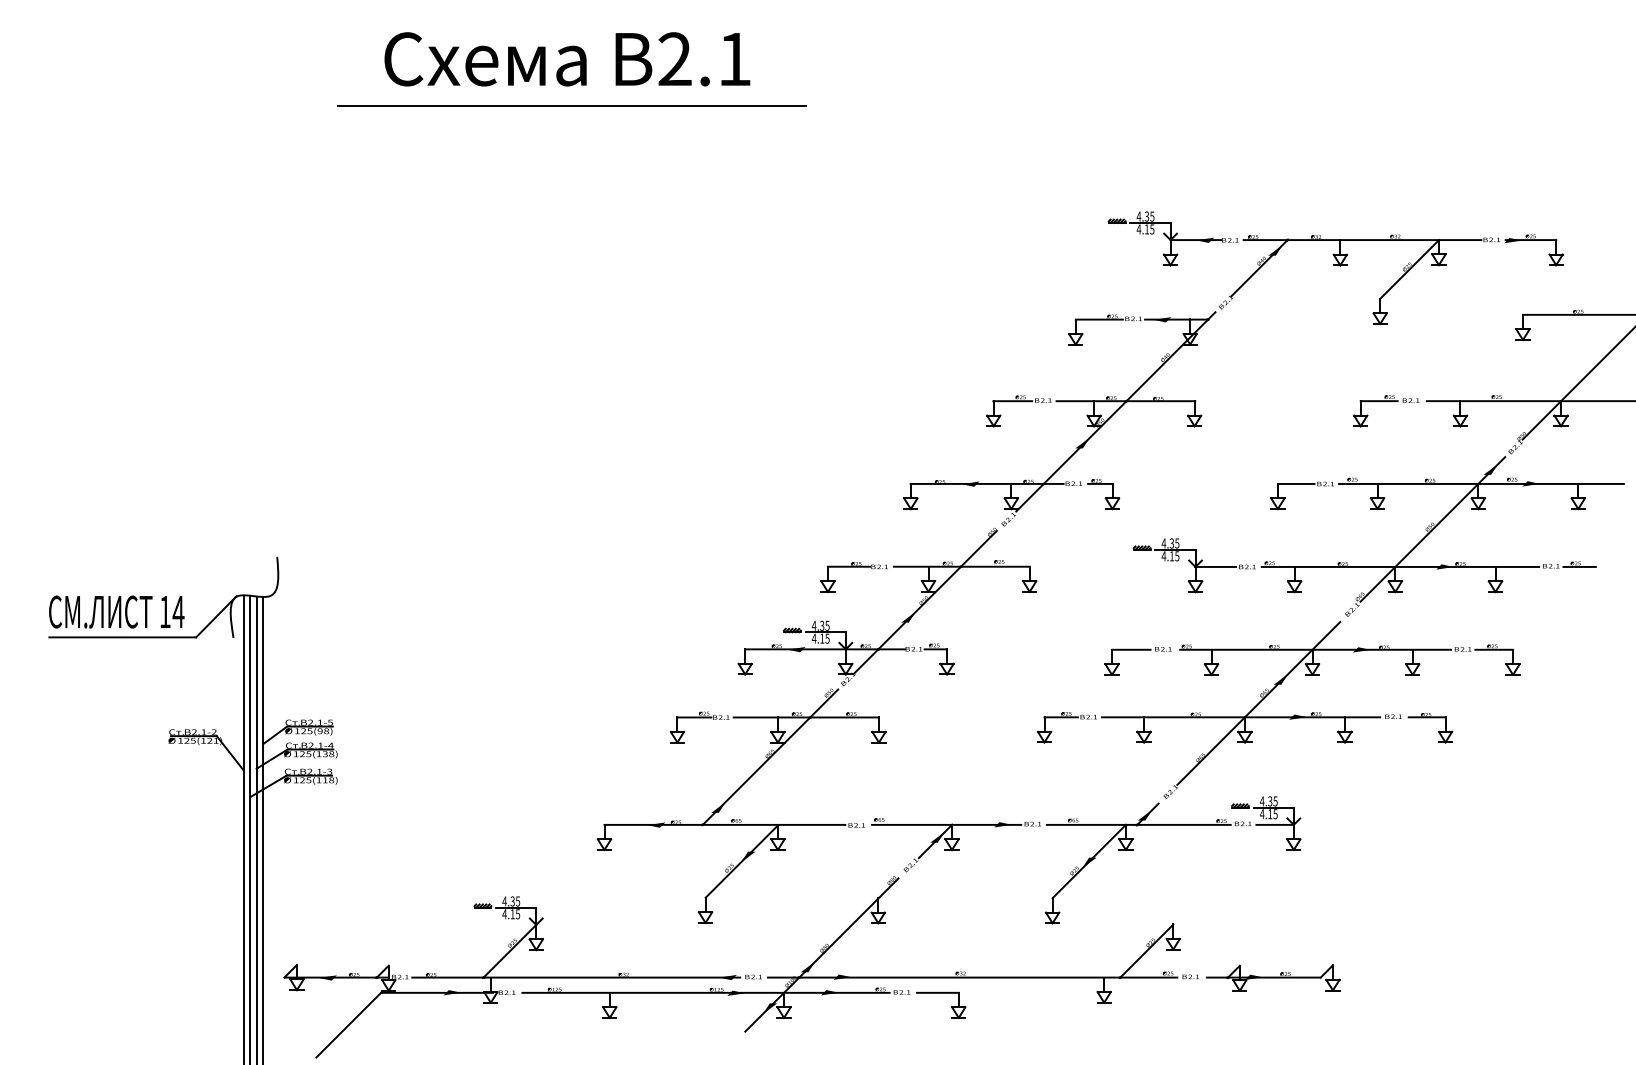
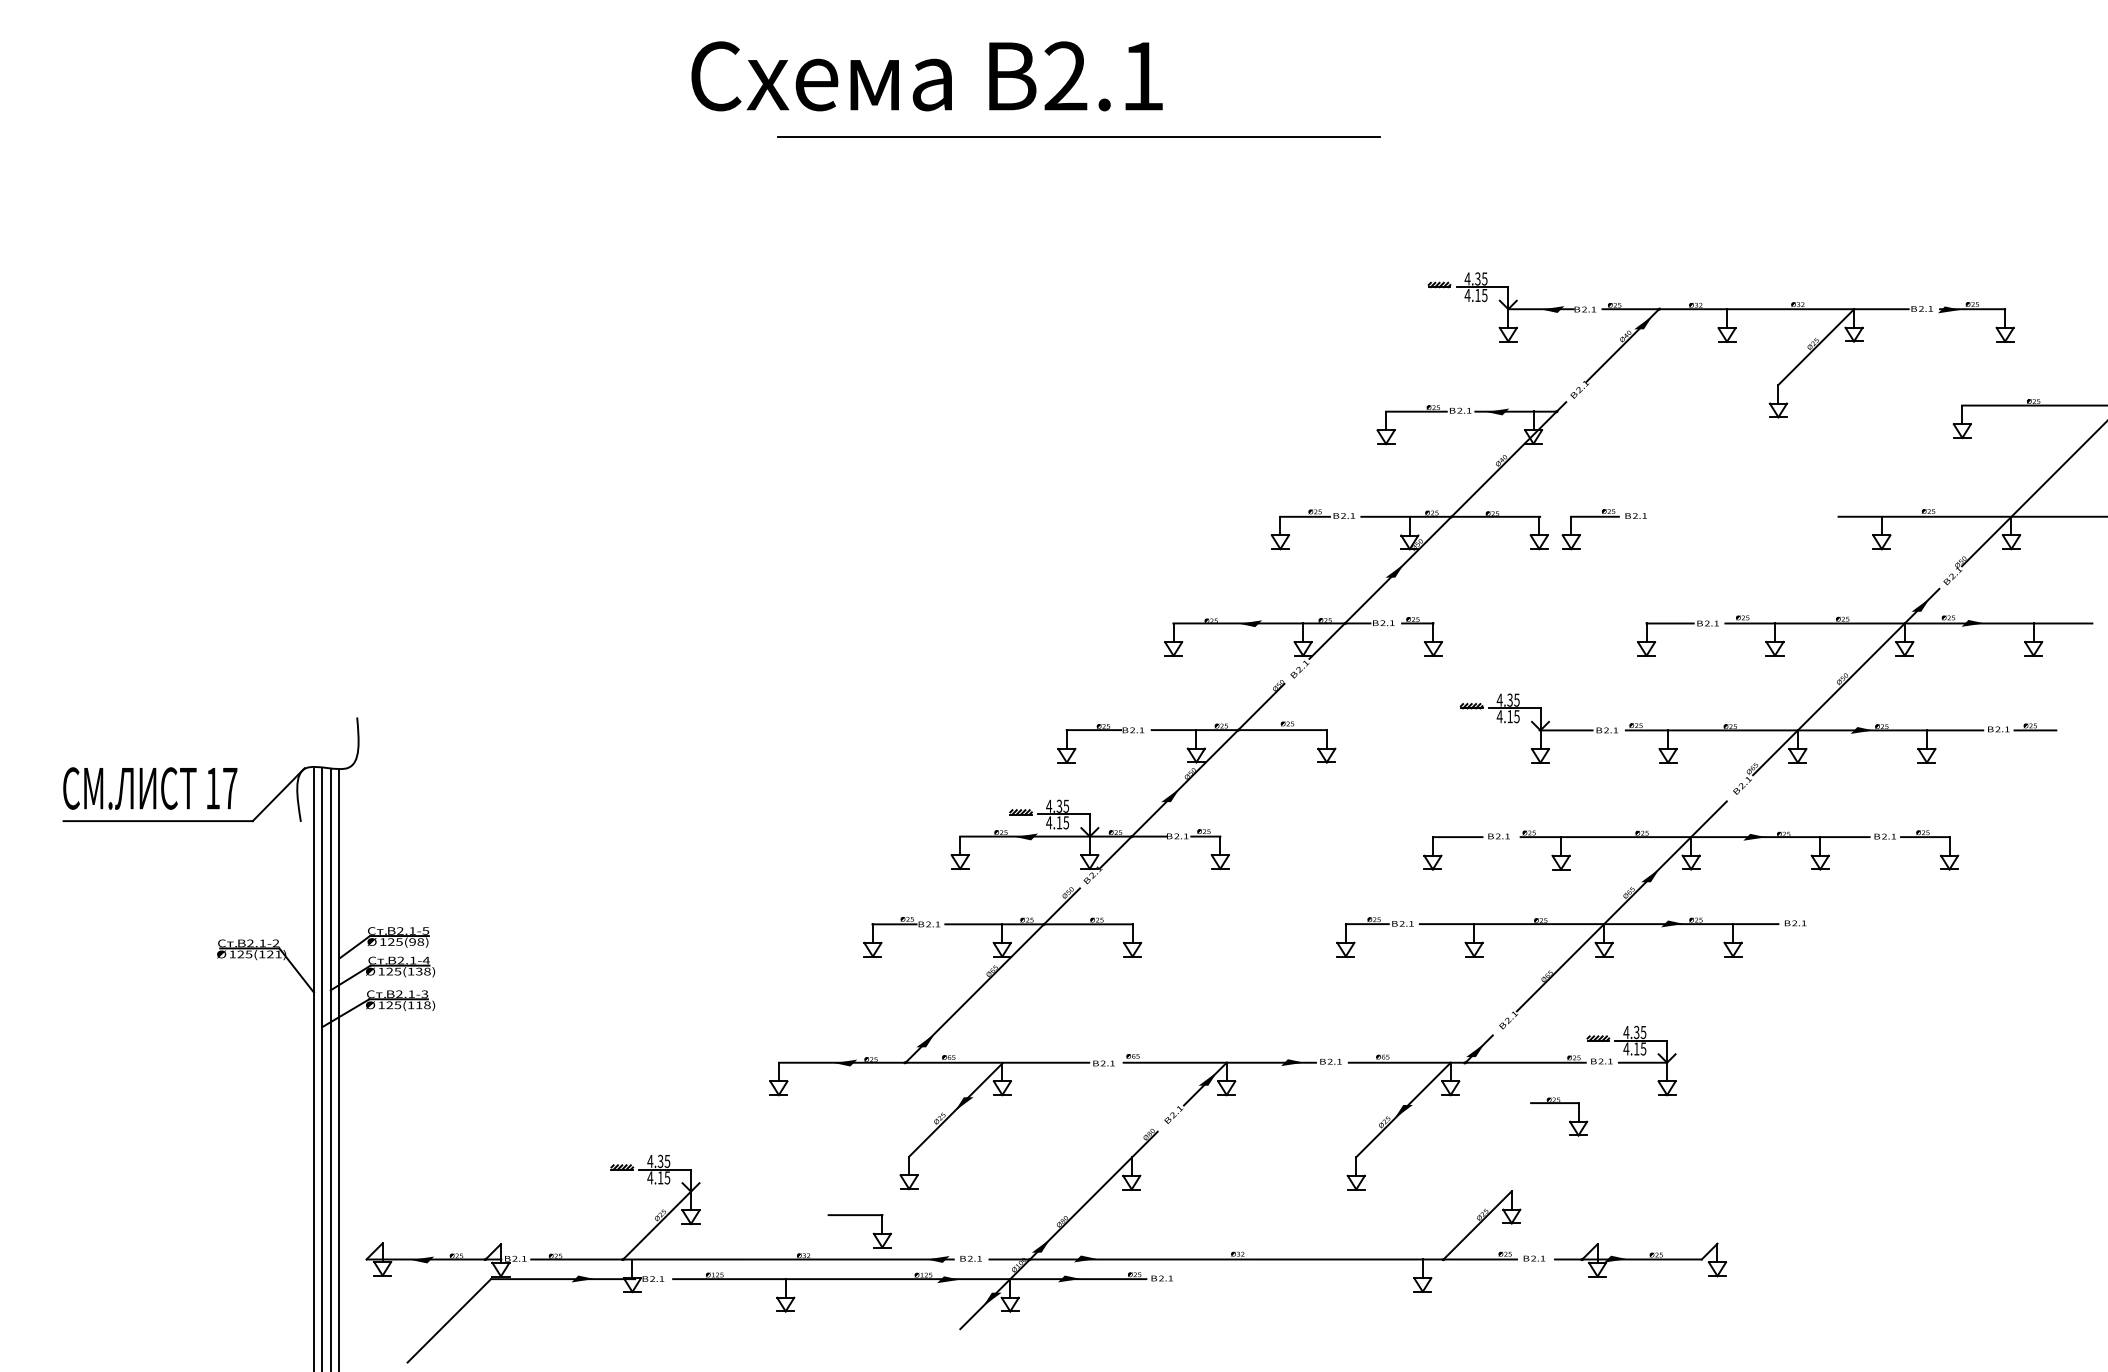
text: (566, 59) -> (926, 76), moved
line: (571, 106) -> (1078, 136), moved
part: (1385, 401) -> (1603, 517), moved
text: (178, 612) -> (229, 788), 14 -> 17
part: (1438, 731) -> (1569, 1121), moved
part: (951, 1007) -> (872, 1233), moved

